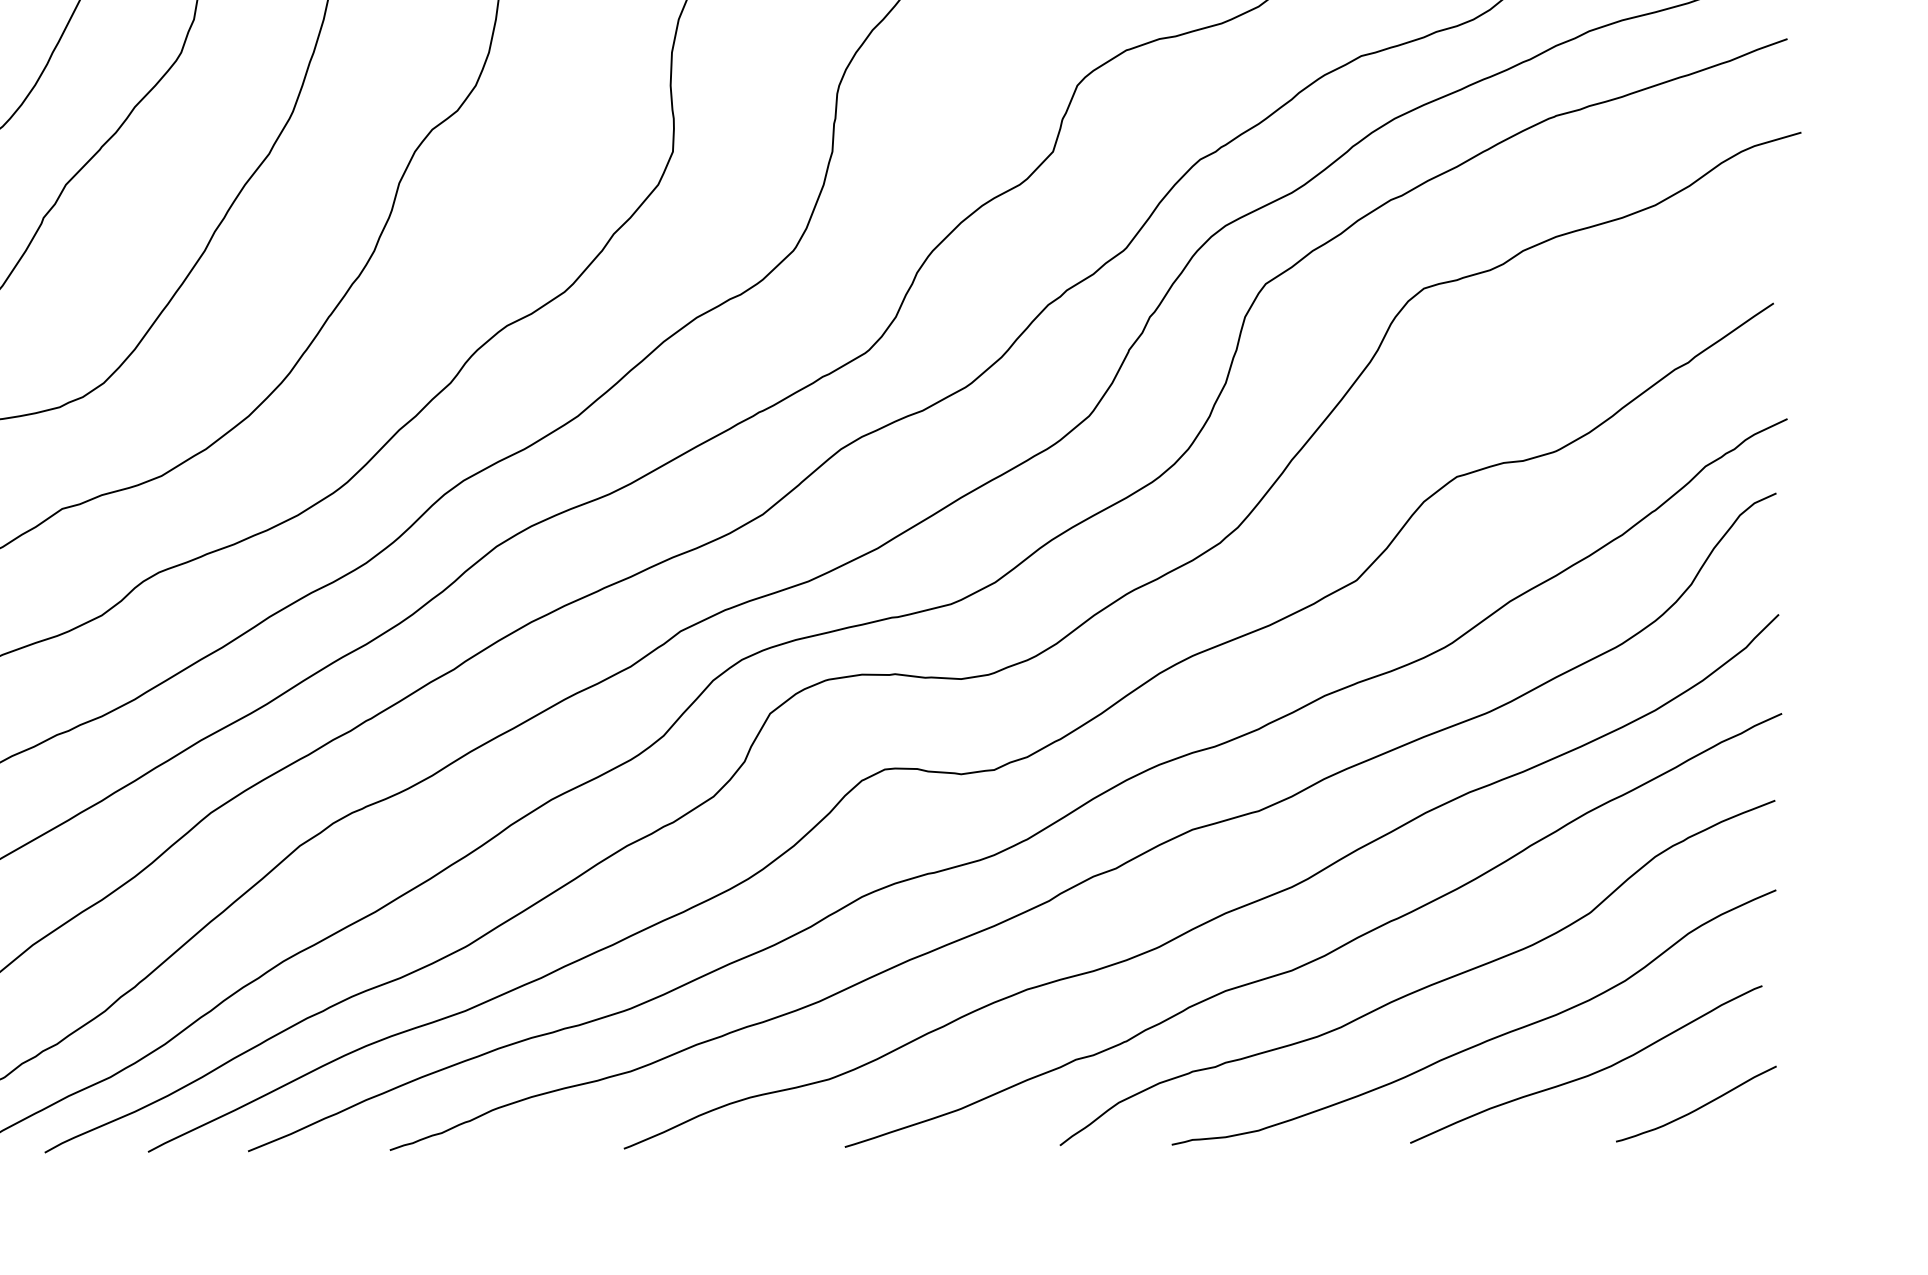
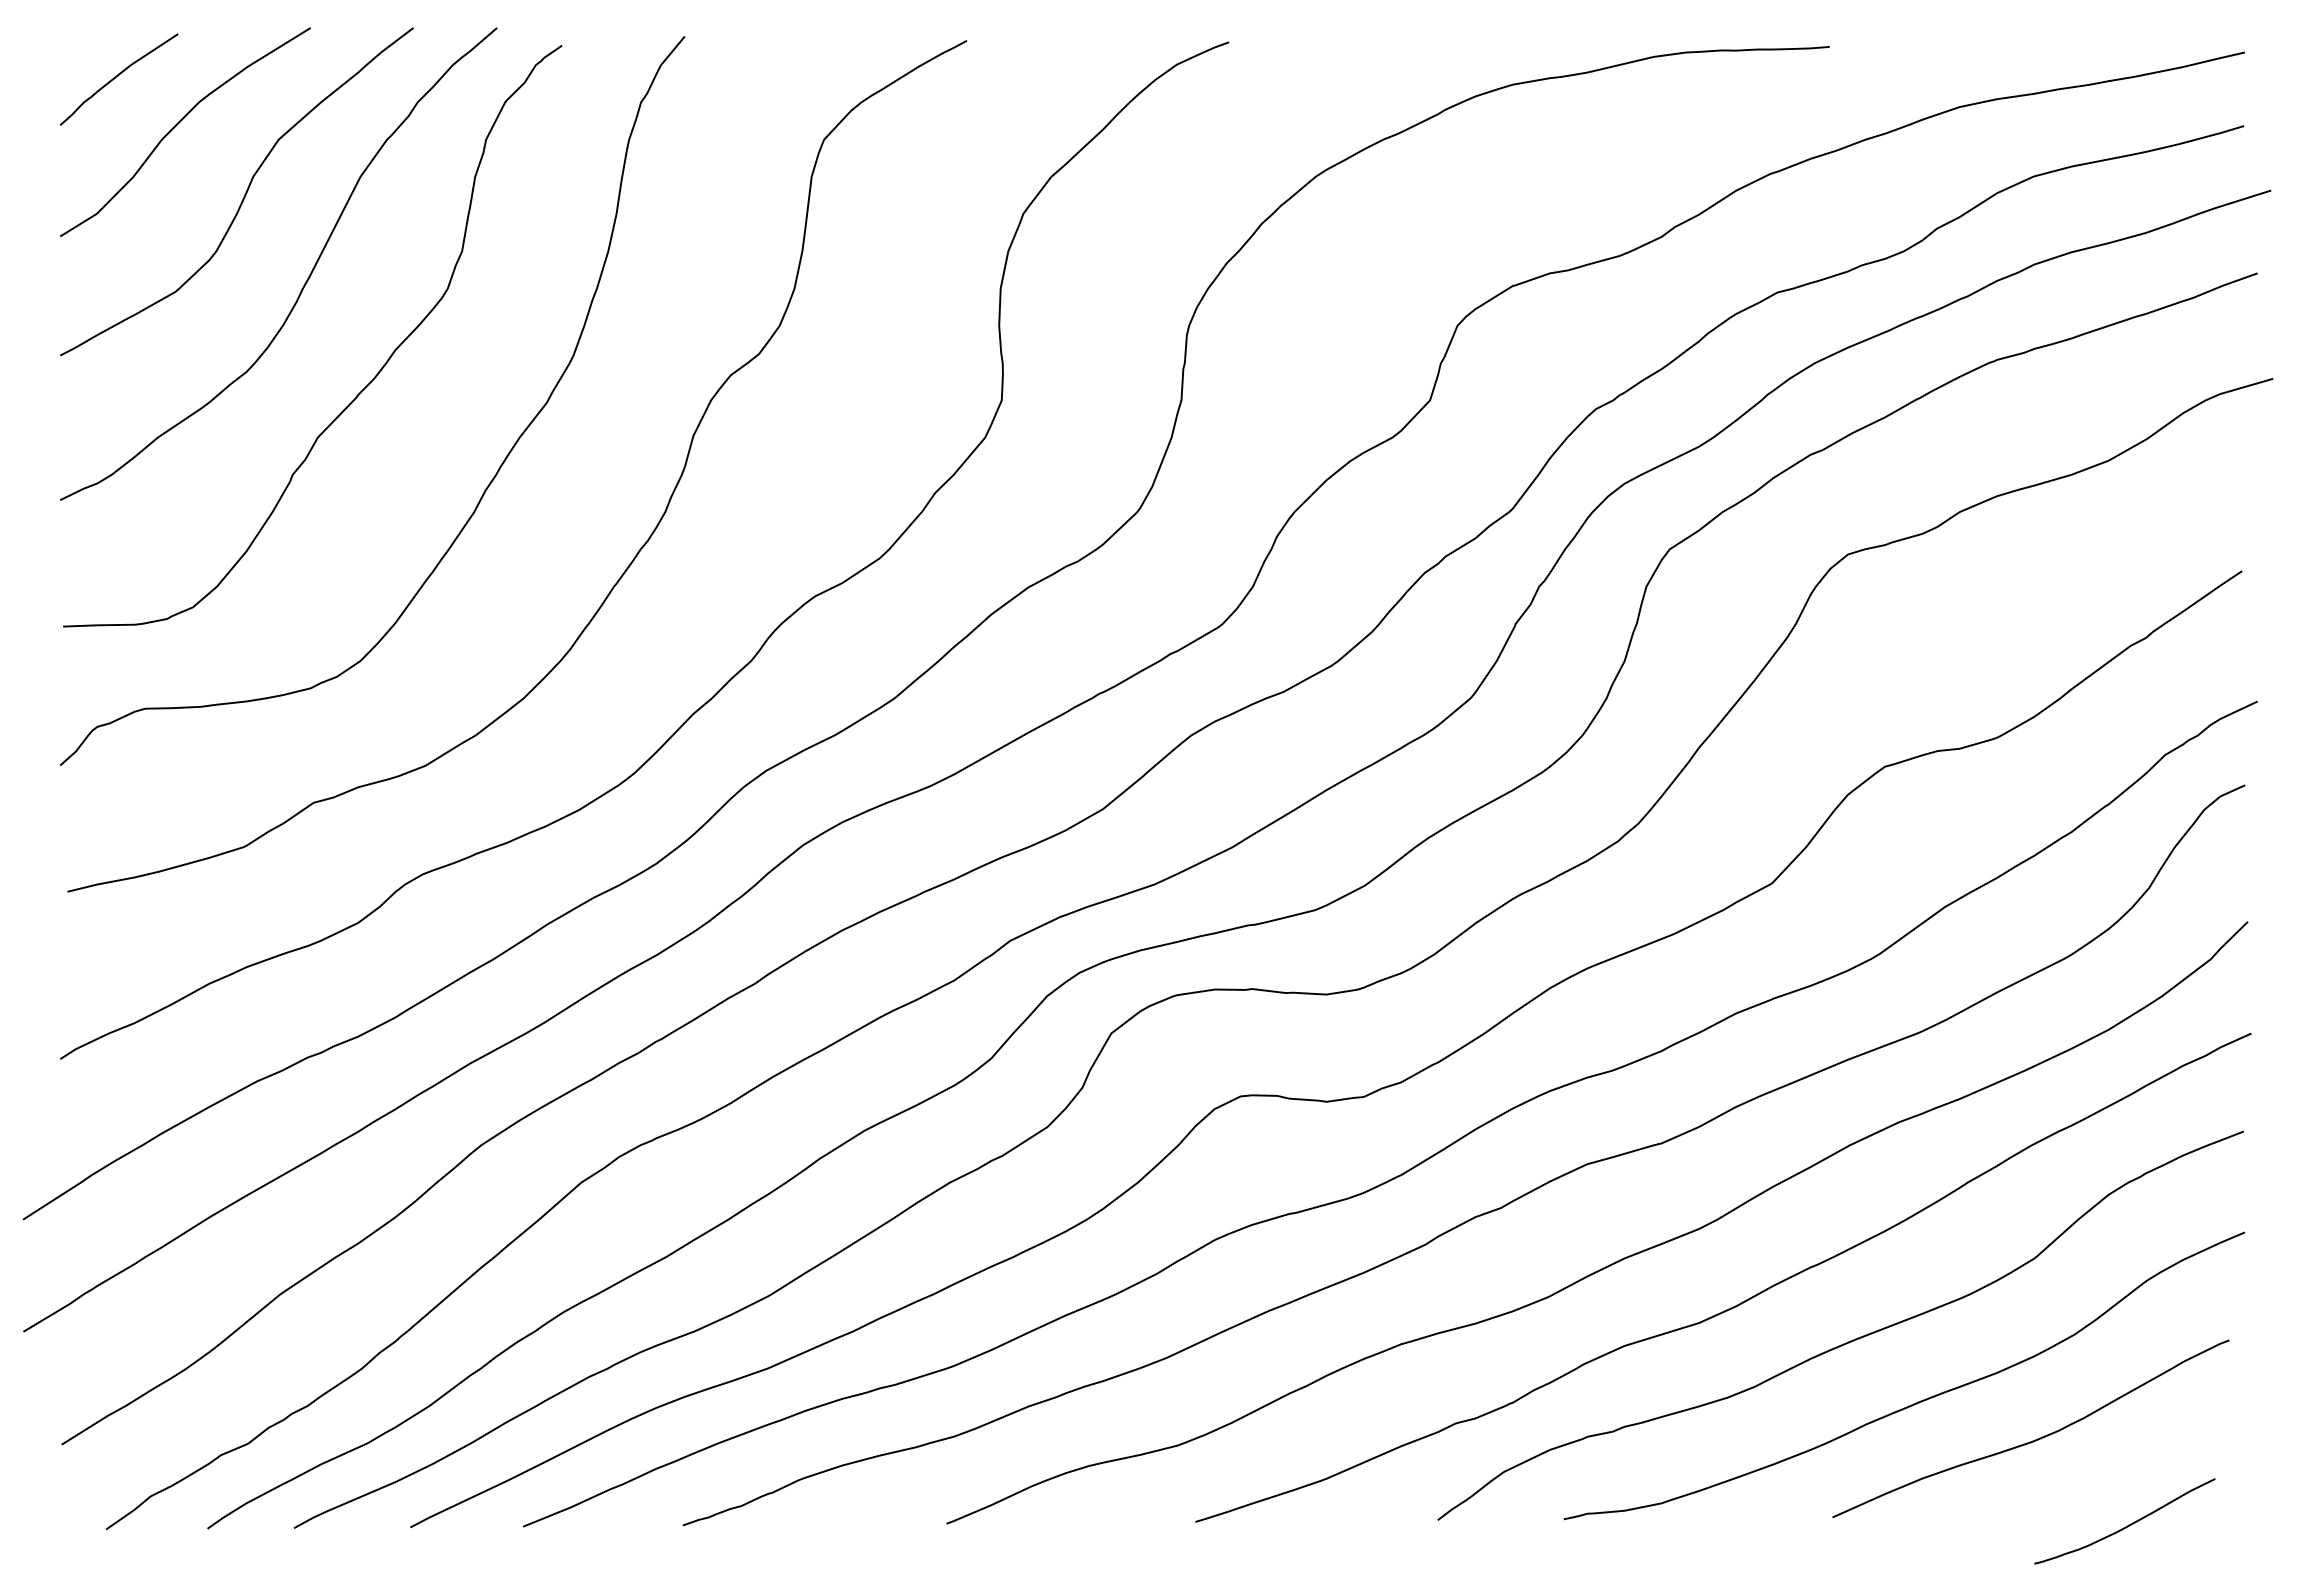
curve: (1698, 1107) -> (2127, 1525), moved

